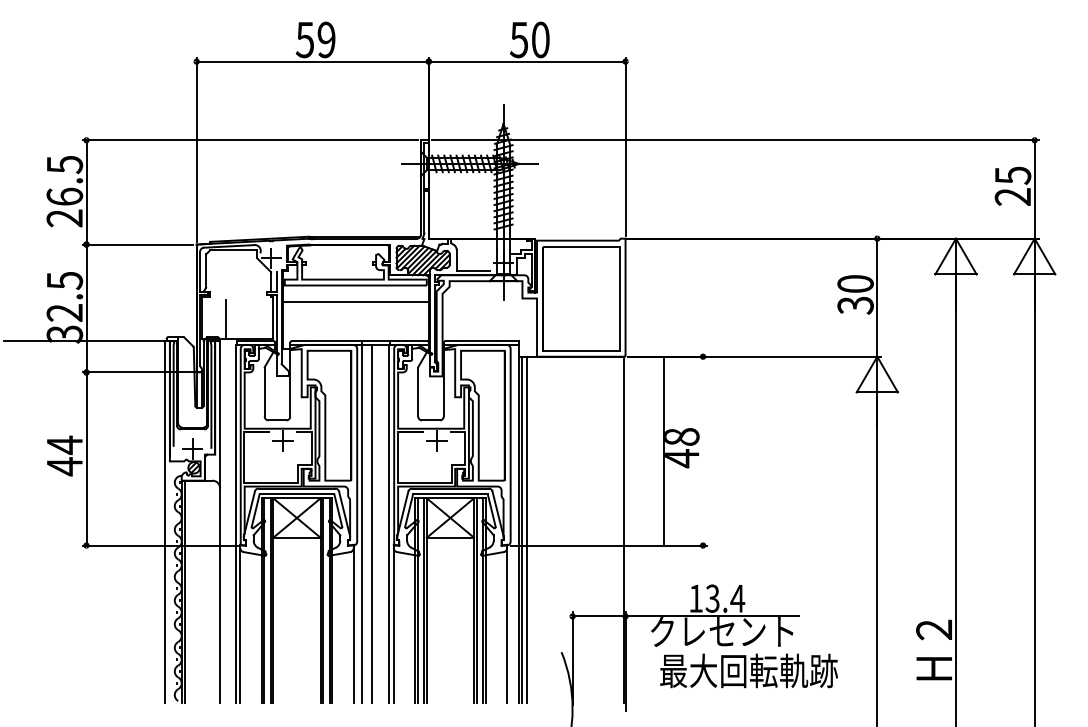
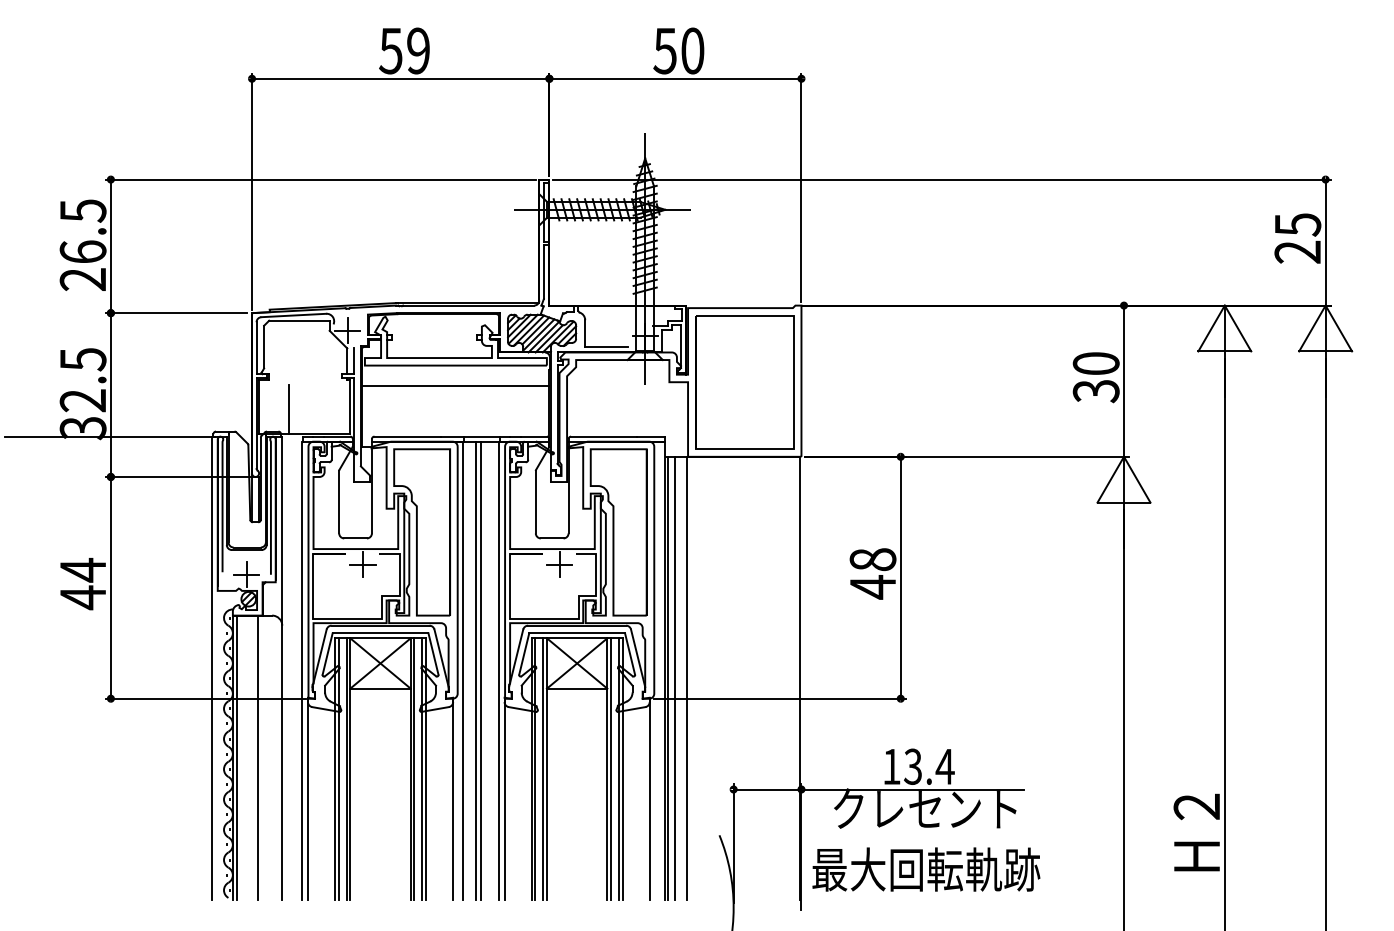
line: (664, 450) -> (901, 576), moved
line: (375, 523) -> (481, 670), added
line: (535, 529) -> (686, 678), added
line: (201, 591) -> (258, 757), added
text: (748, 670) -> (925, 869), moved

